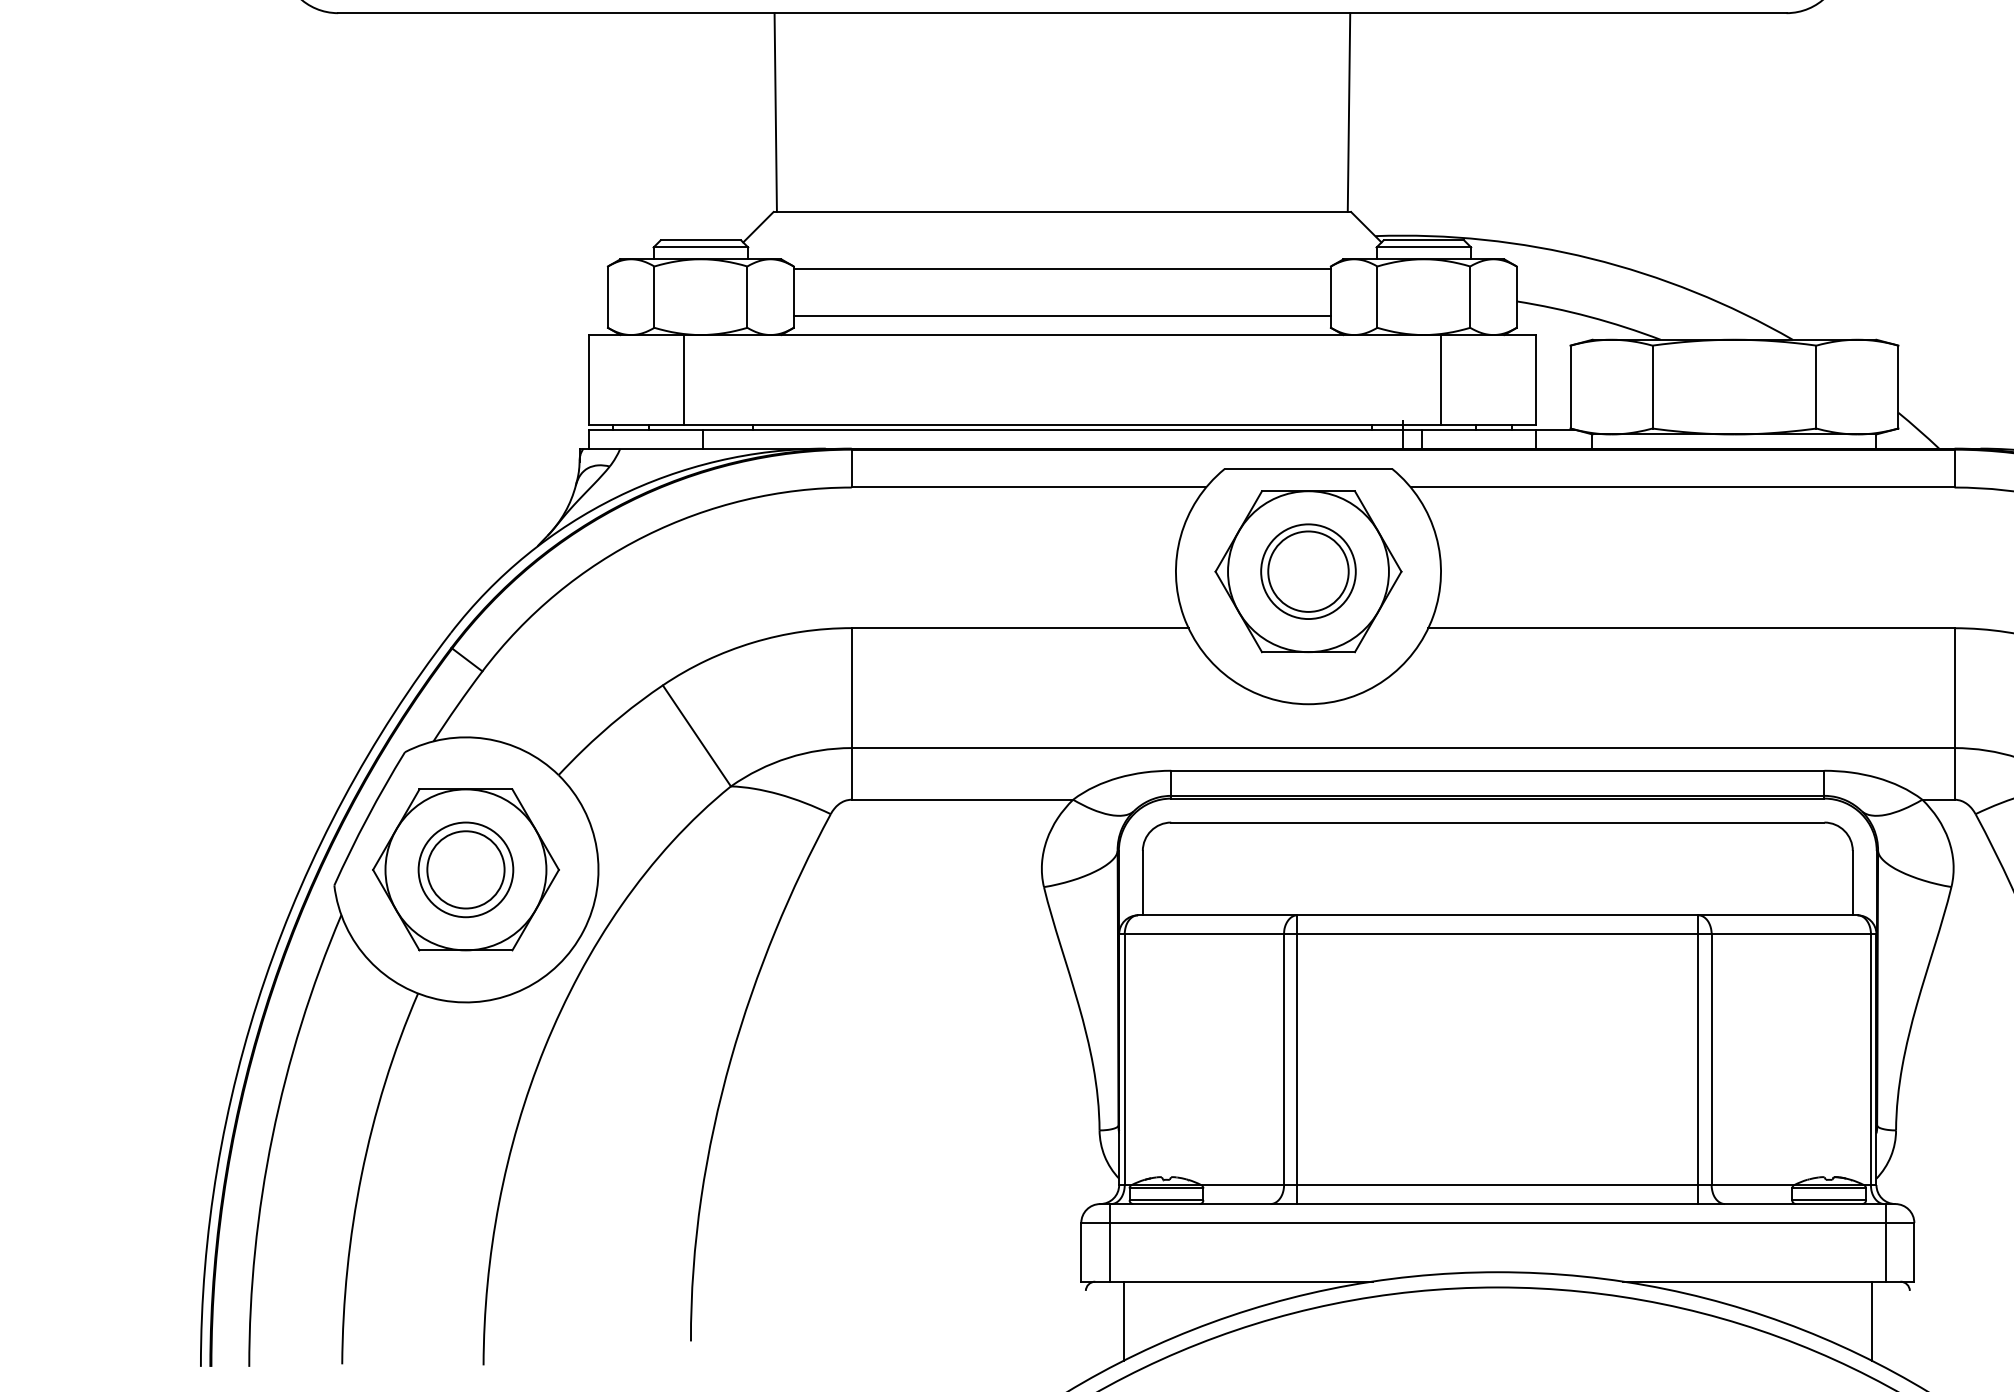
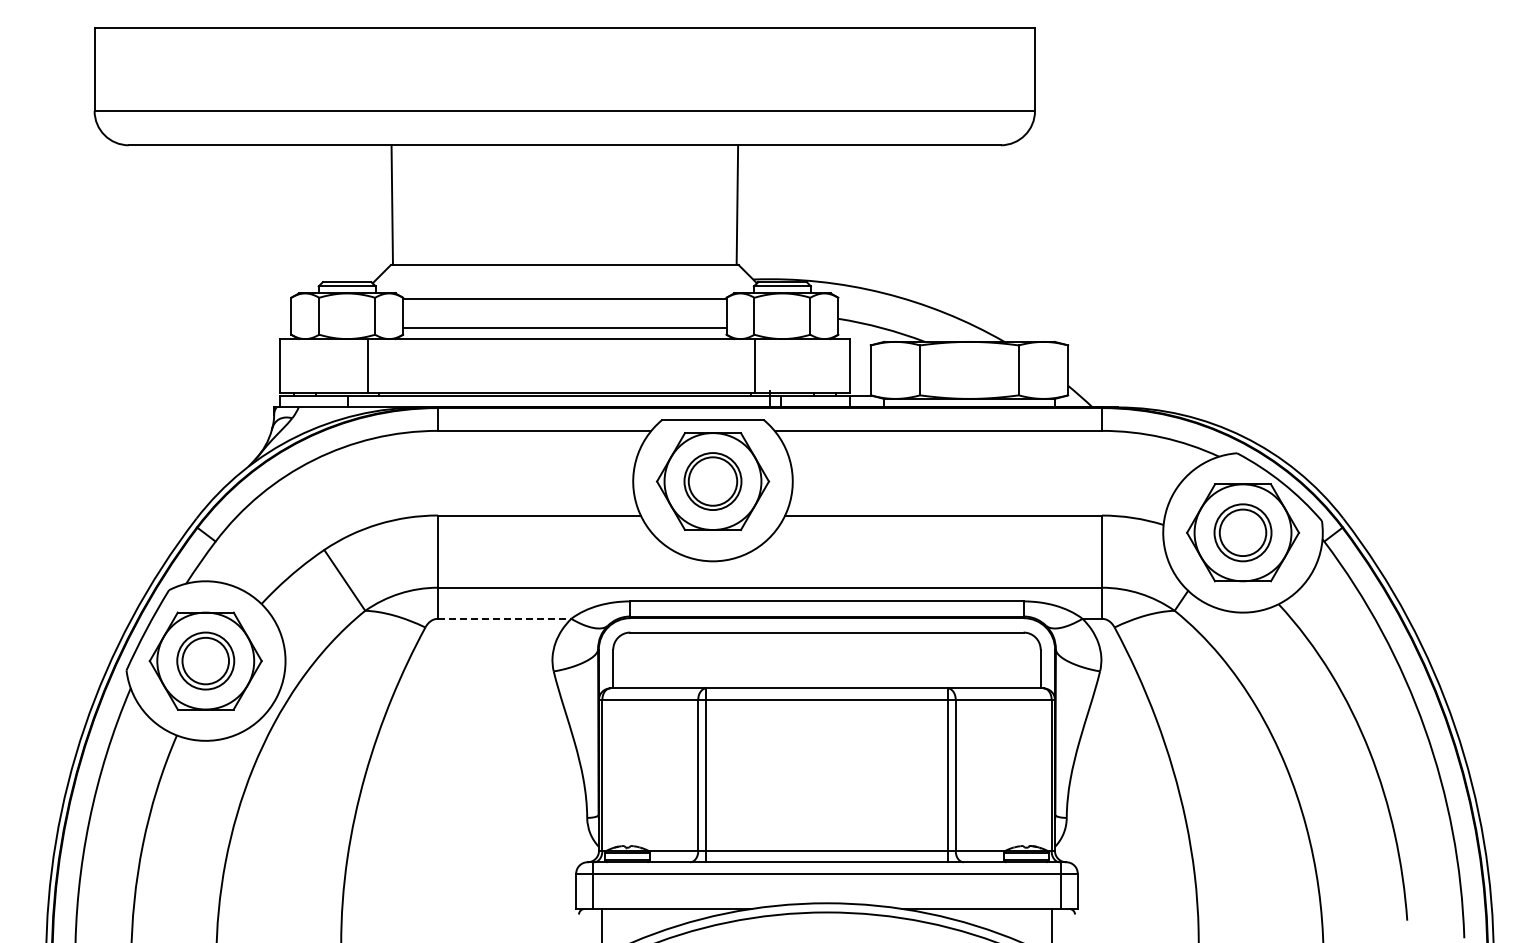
line: (683, 380) -> (367, 366), moved
line: (1440, 380) -> (754, 366), moved
line: (962, 799) -> (504, 618), solid -> dashed

